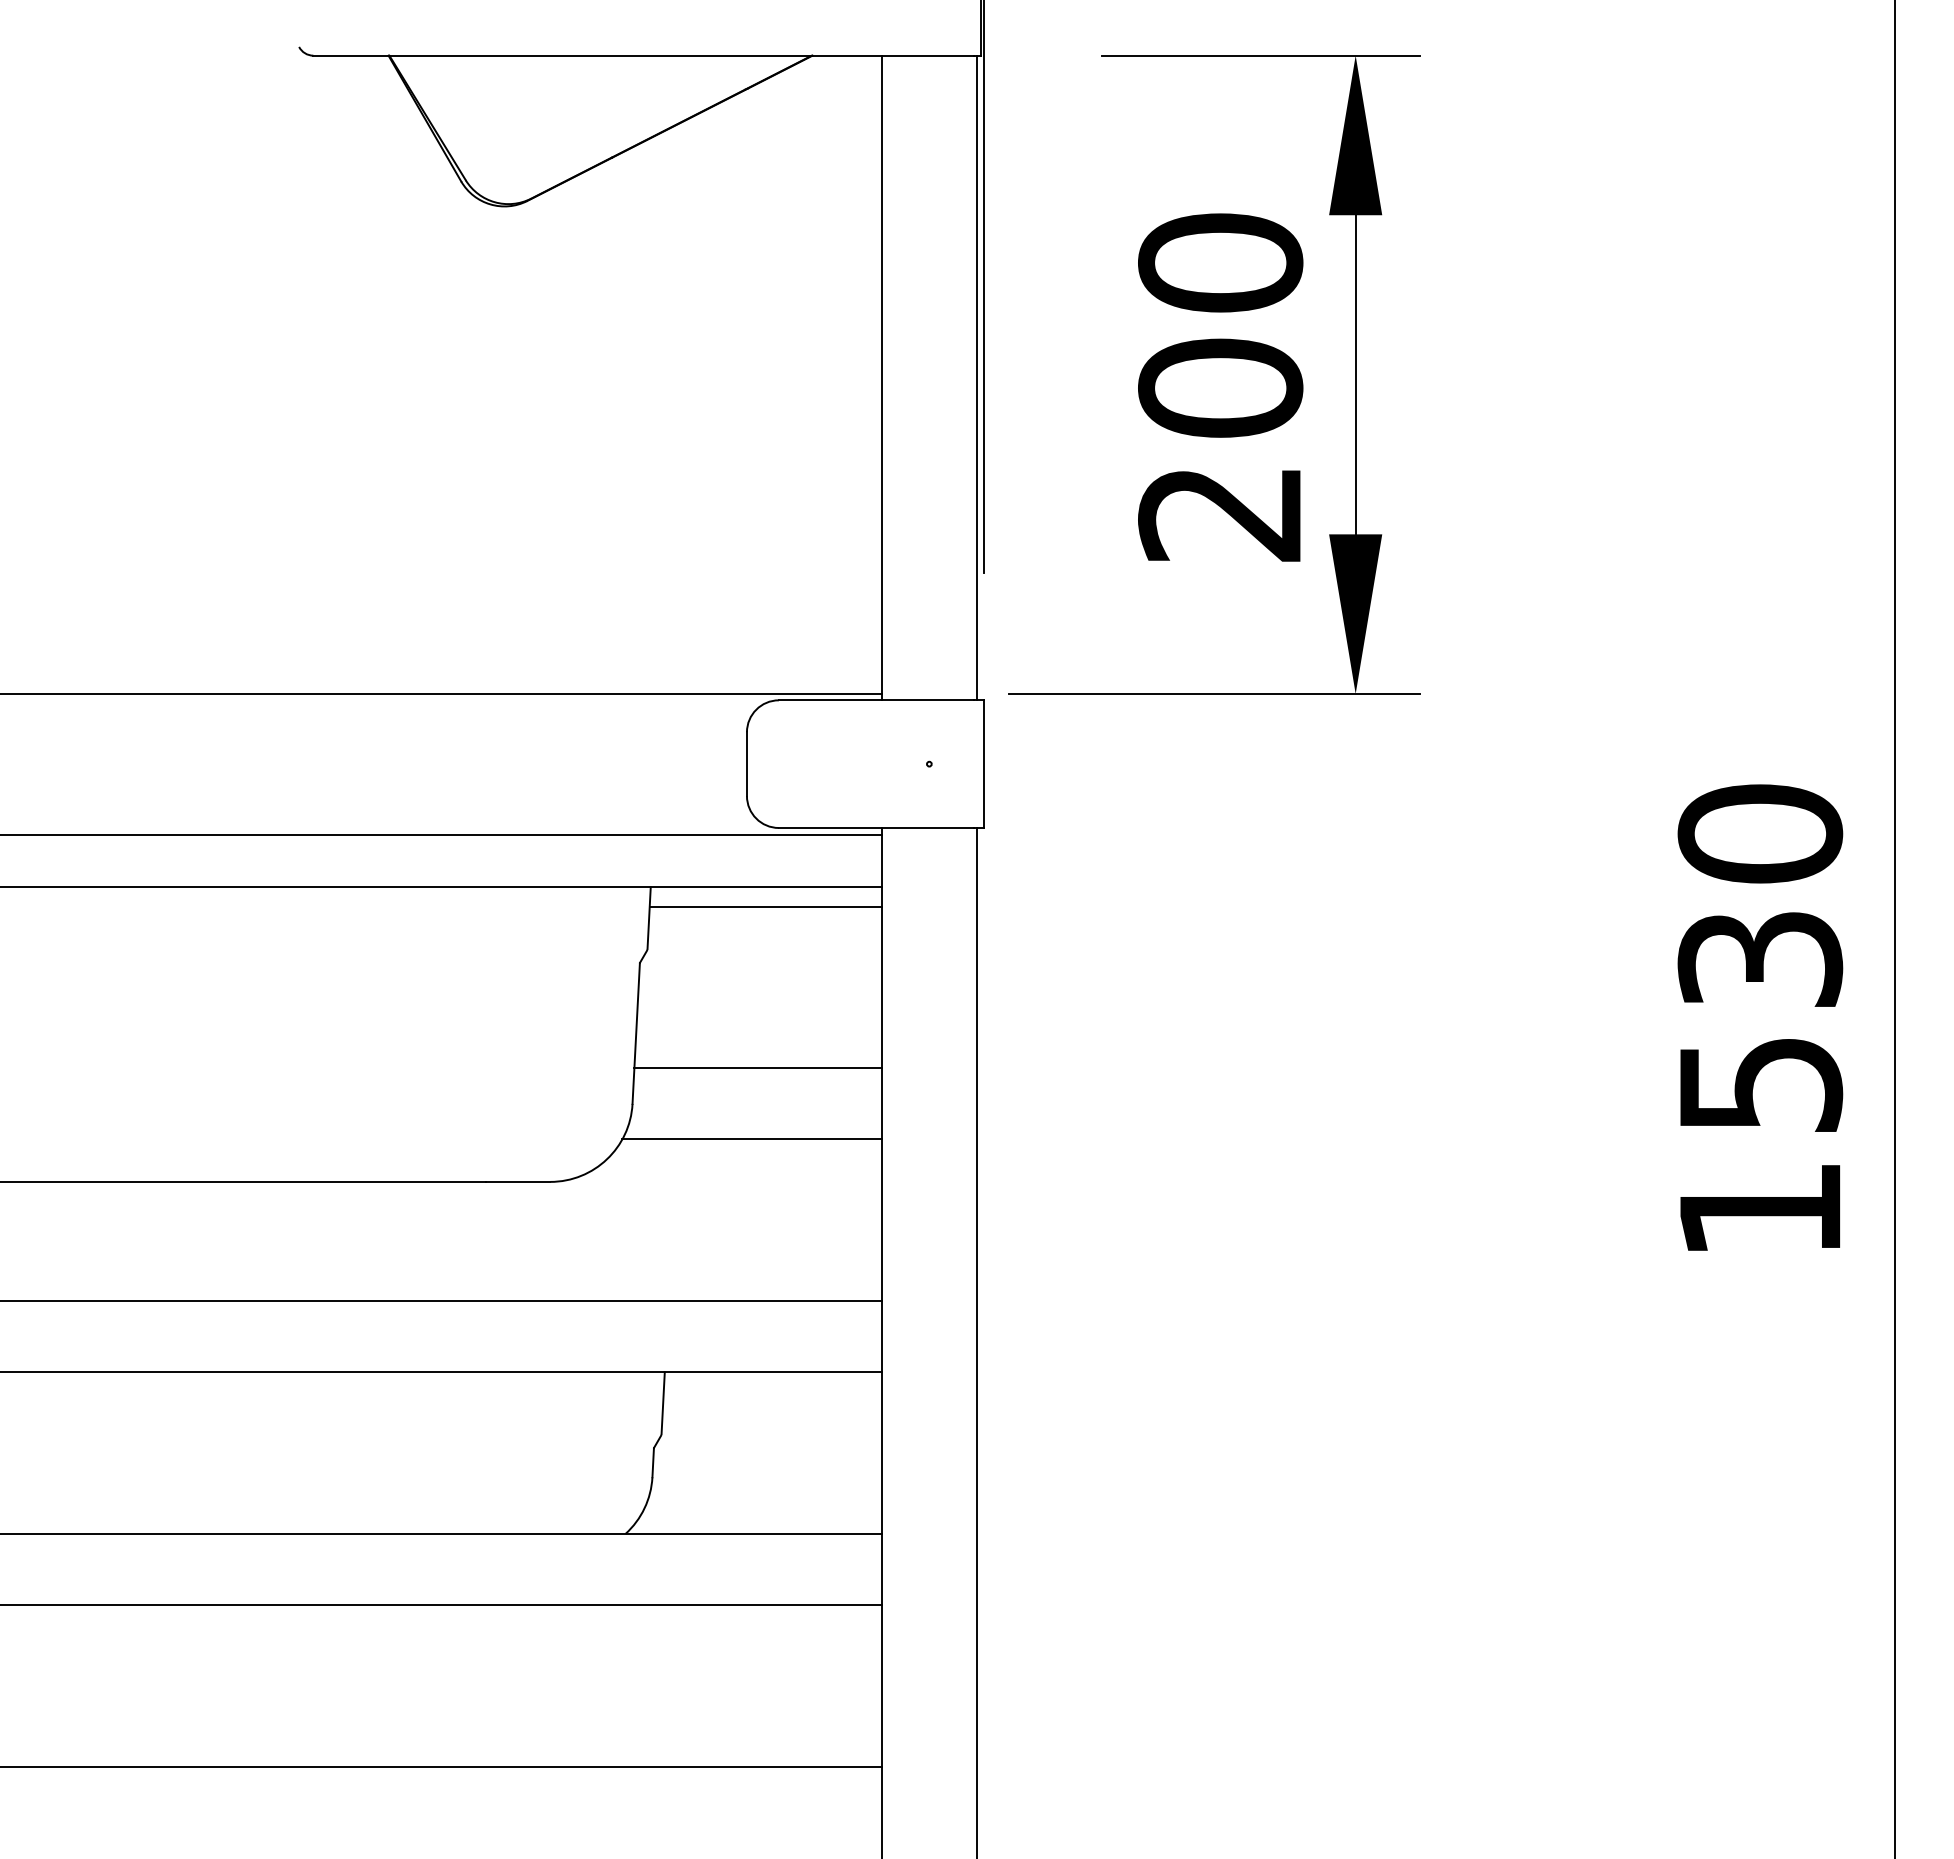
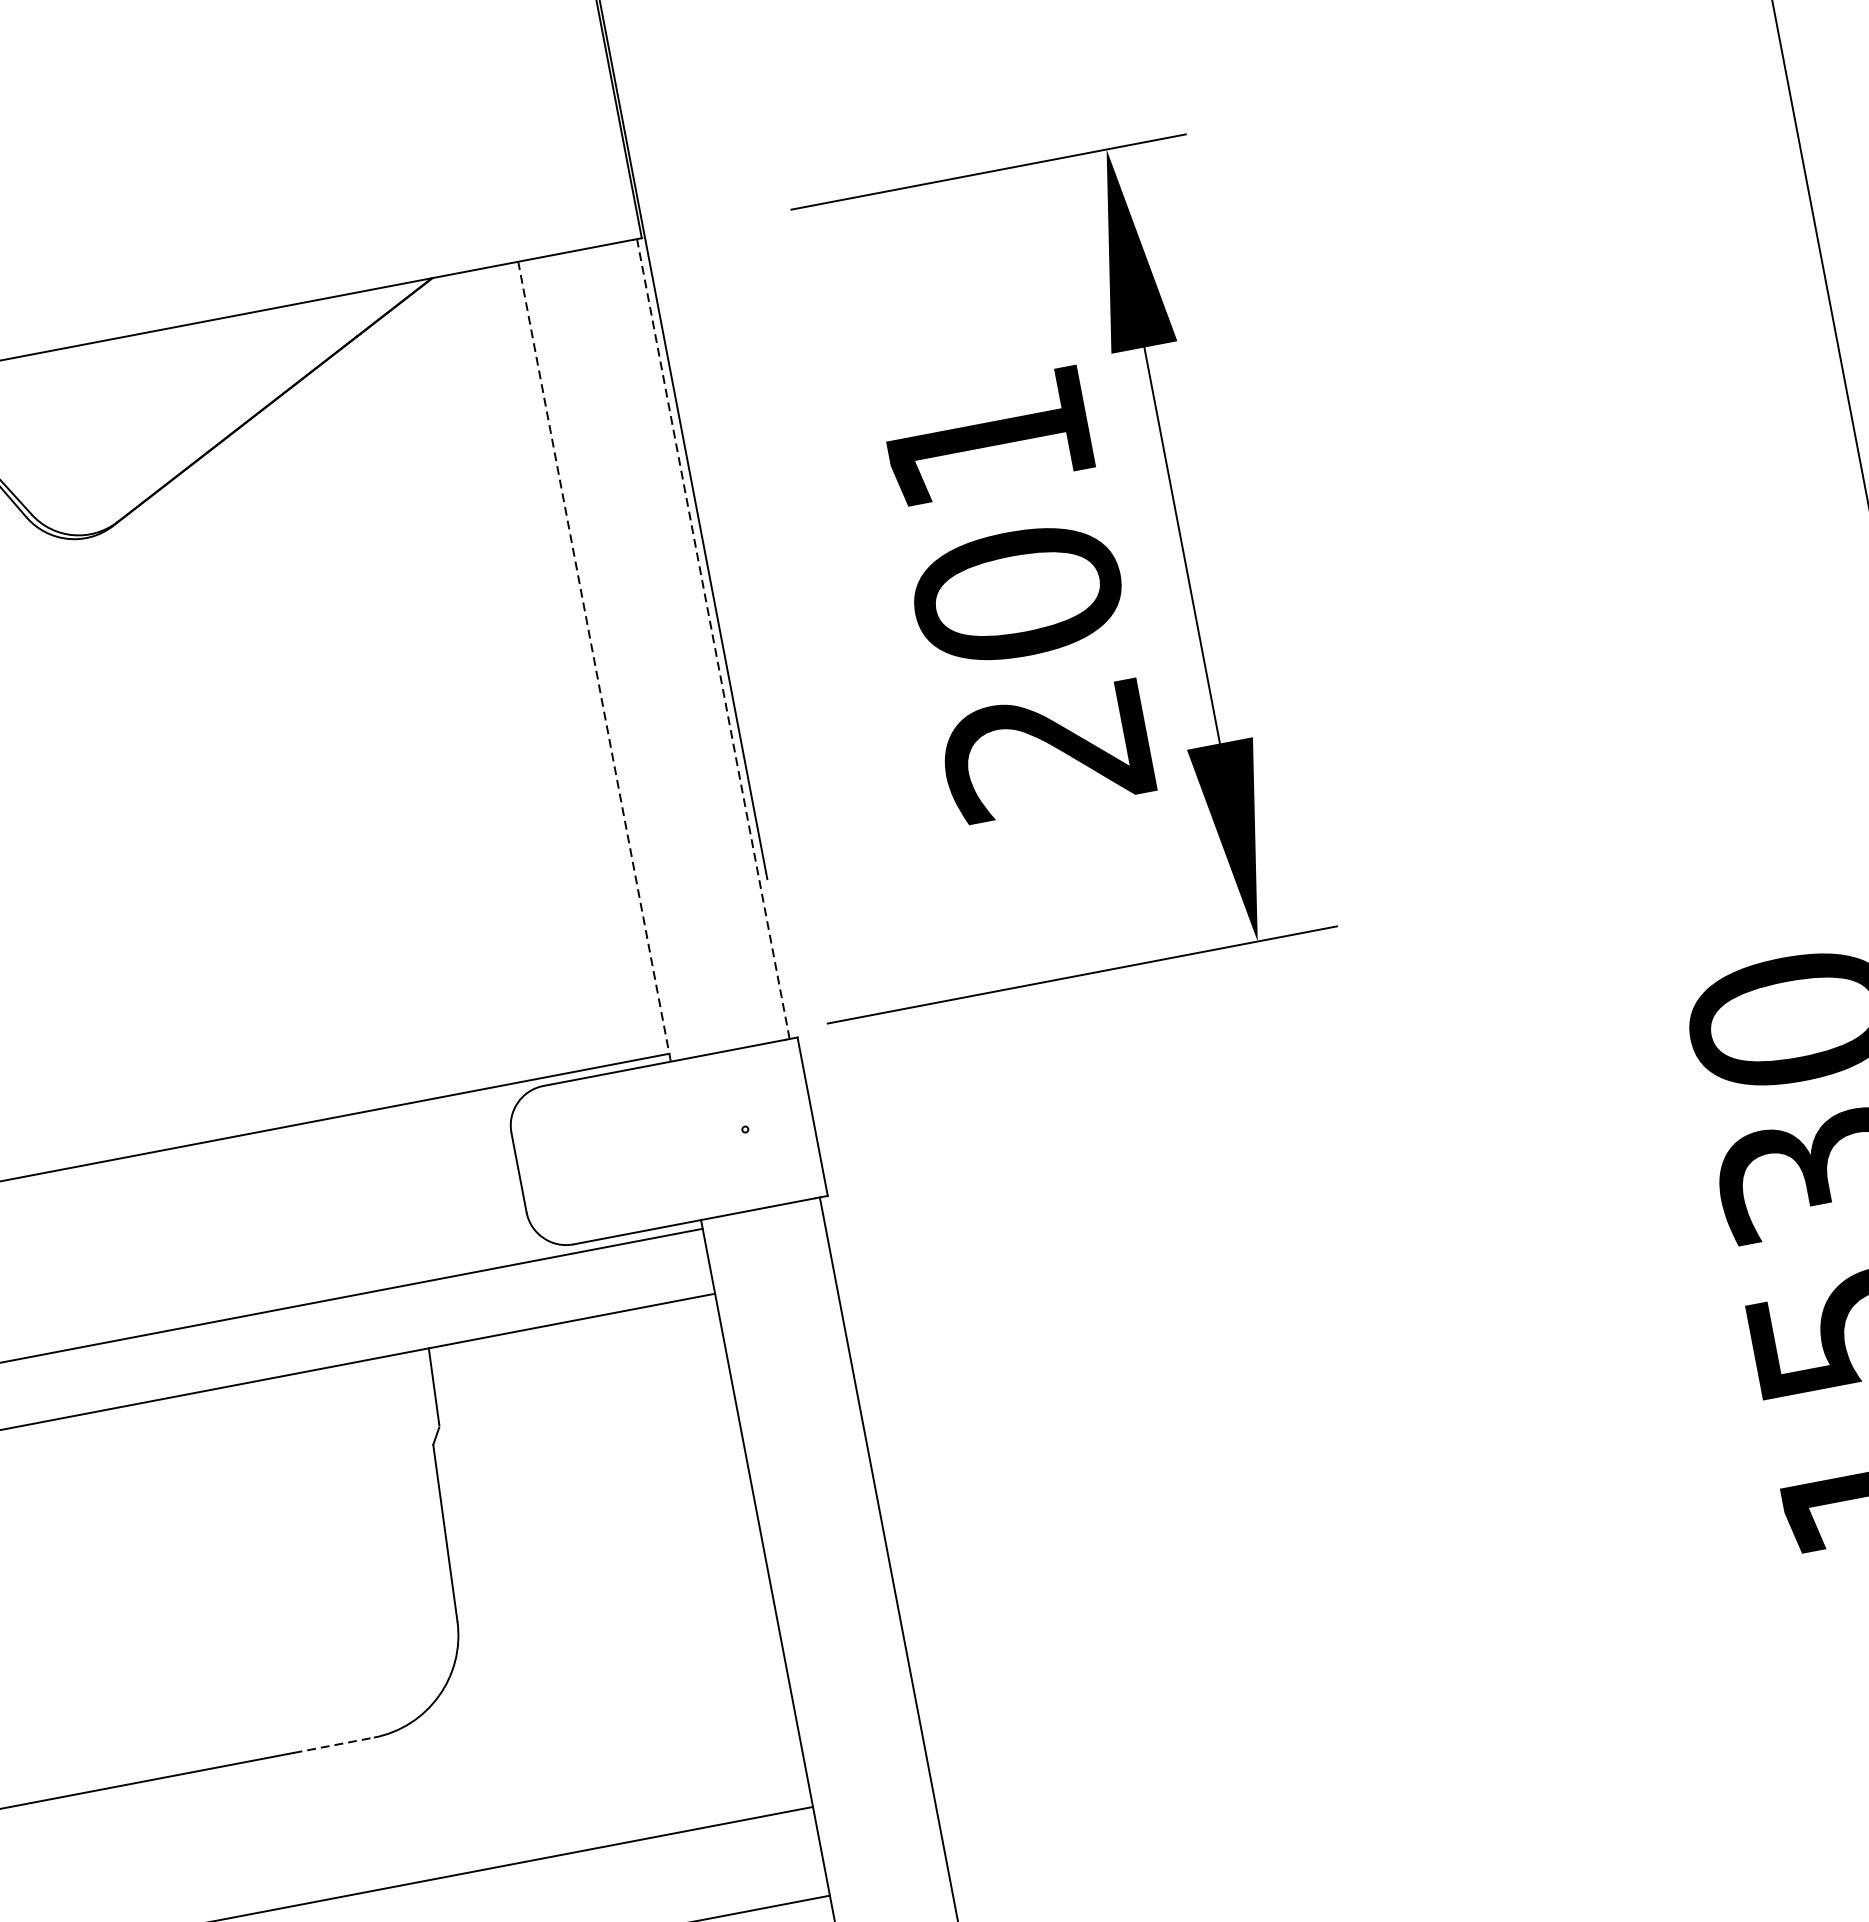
text: (1220, 262) -> (987, 438), 200 -> 201
line: (881, 377) -> (594, 661), solid -> dashed
line: (977, 377) -> (713, 638), solid -> dashed
line: (765, 906) -> (575, 1344), removed
line: (757, 1067) -> (603, 1546), removed
line: (751, 1139) -> (613, 1637), removed
line: (518, 1181) -> (334, 1744), solid -> dashed

